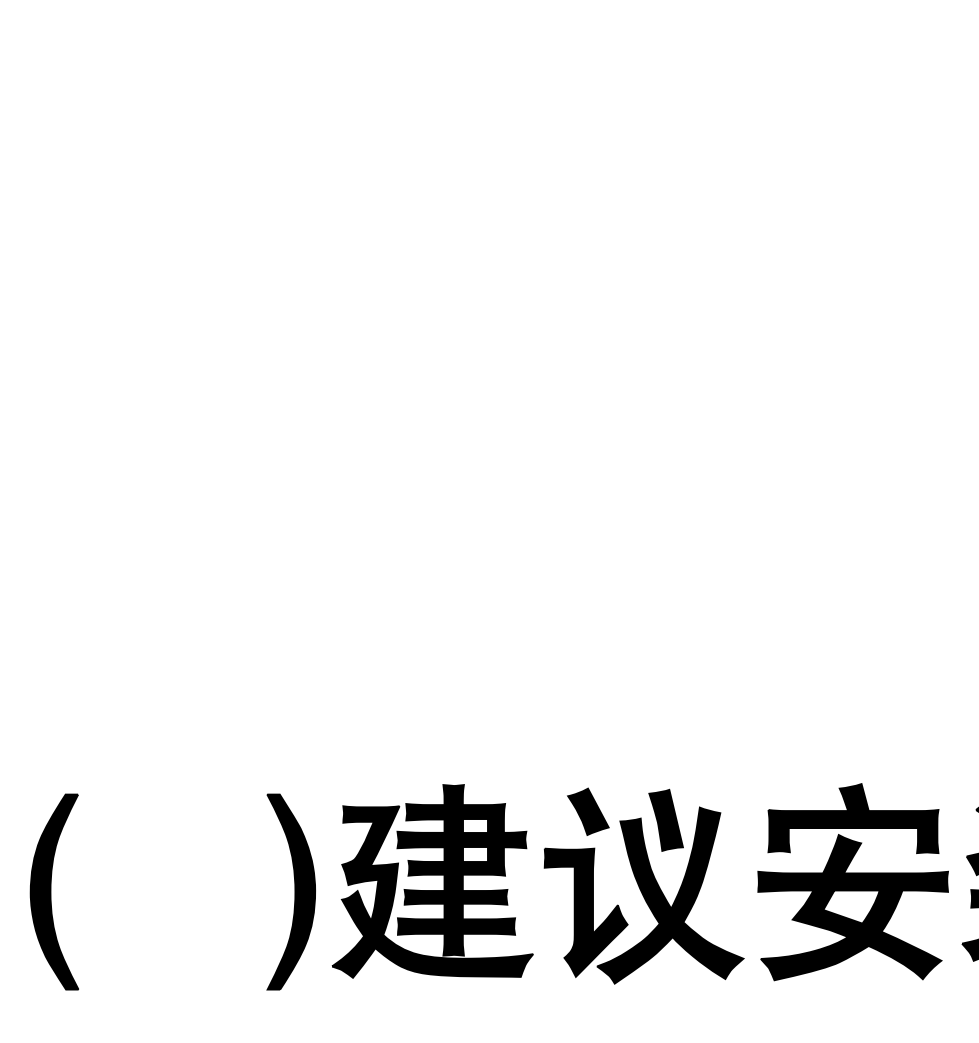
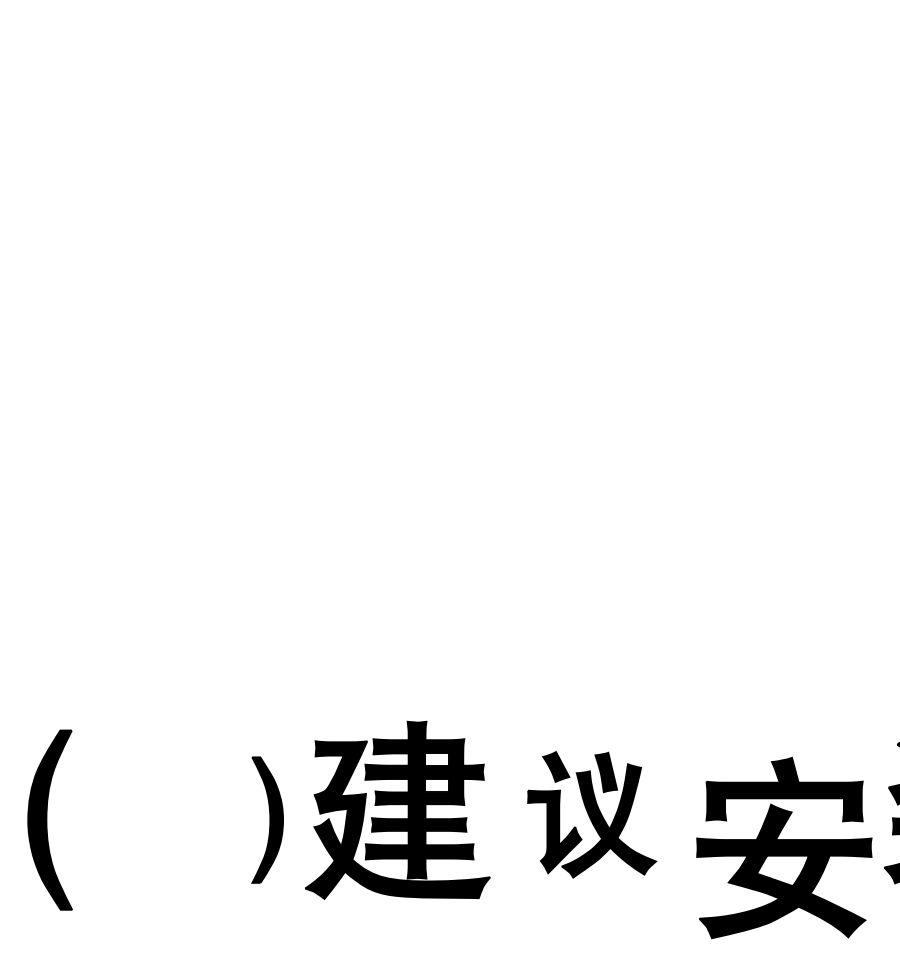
part: (853, 881) -> (784, 847), moved
part: (643, 885) -> (591, 814), size x0.7
part: (290, 891) -> (267, 819), size x0.7

